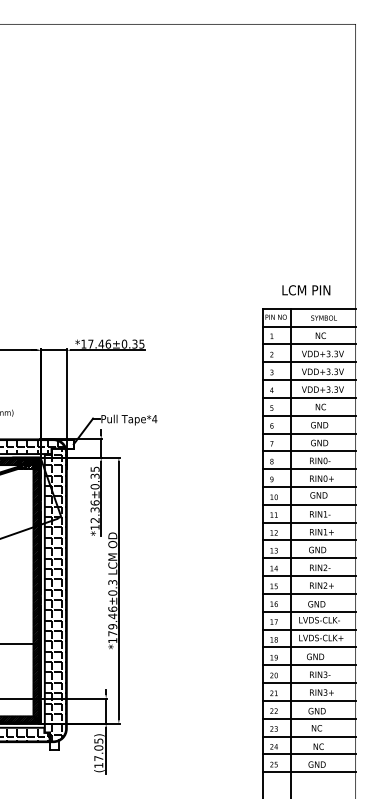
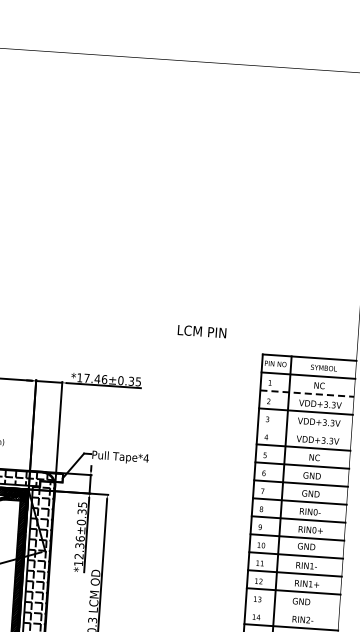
text: (306, 290) -> (202, 331), moved
line: (309, 344) -> (307, 393), solid -> dashed
line: (308, 380) -> (304, 429), removed
line: (308, 558) -> (291, 609), removed

